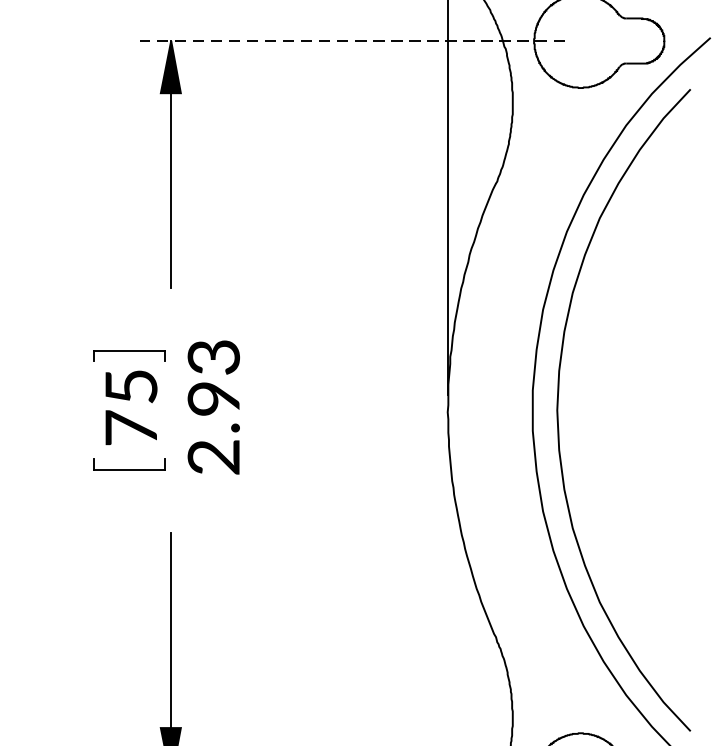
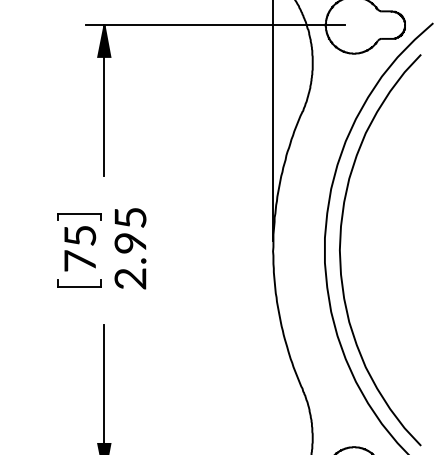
line: (351, 41) -> (214, 25), dashed -> solid
text: (213, 356) -> (130, 217), 2.93 -> 2.95

